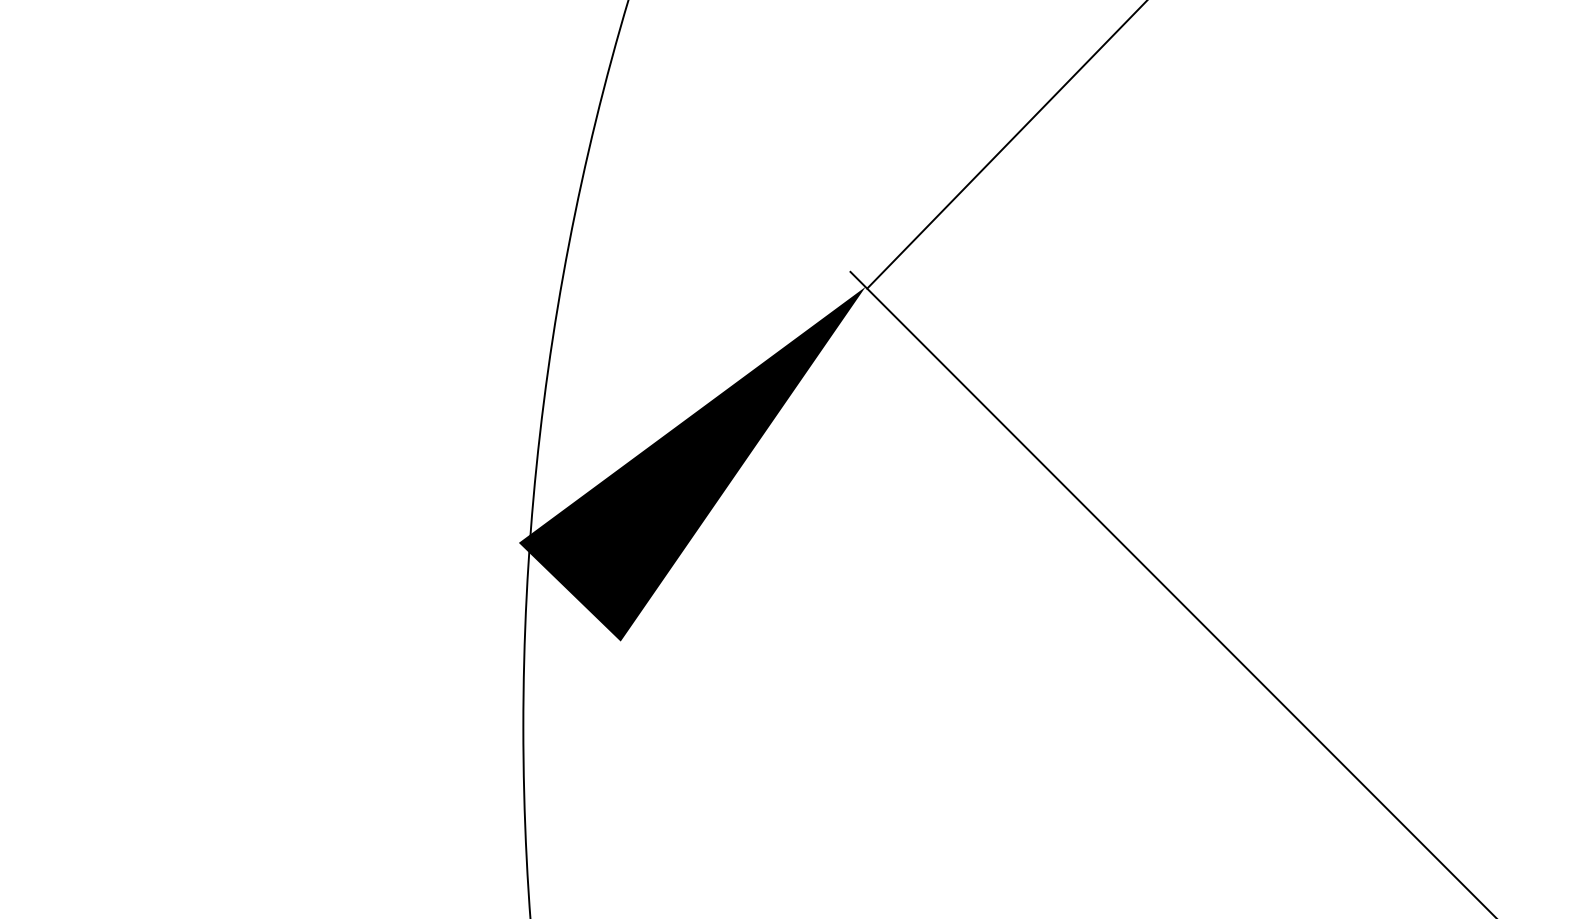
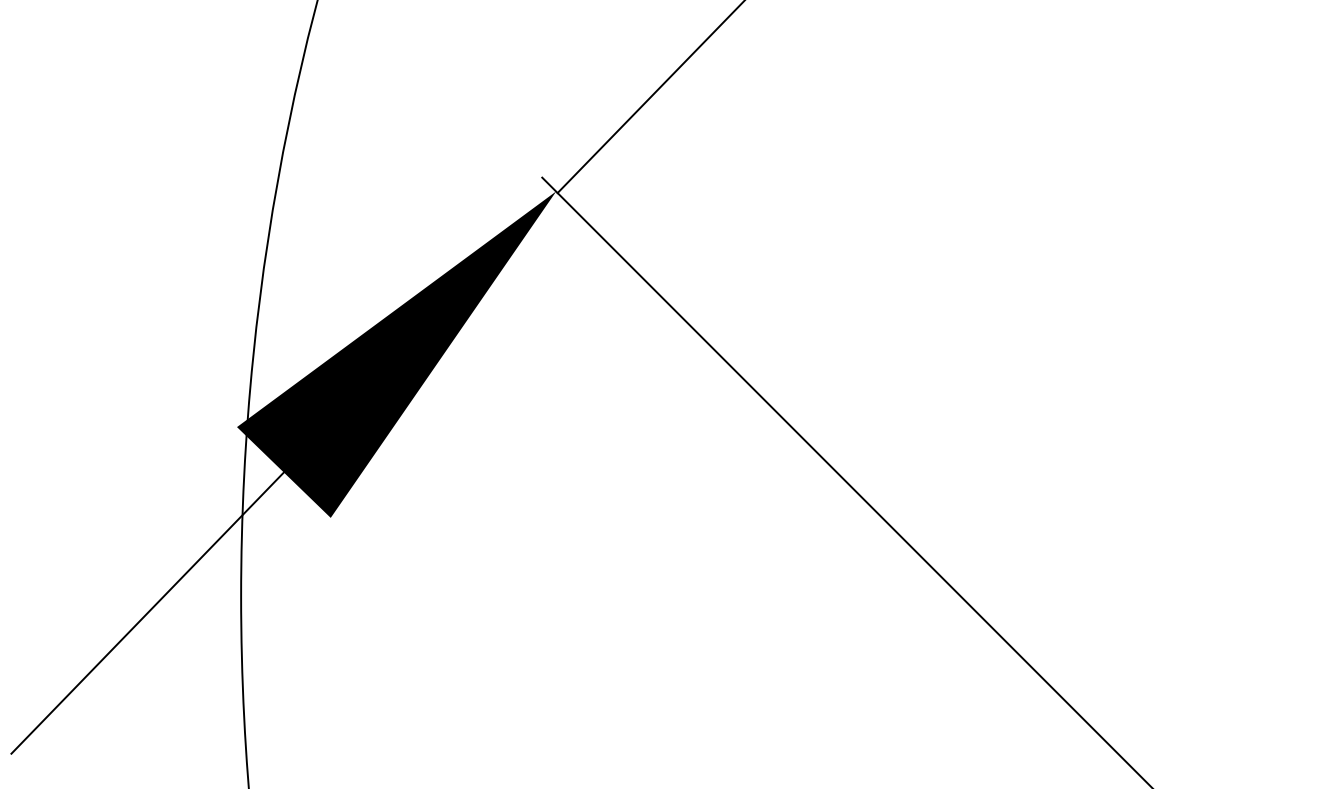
line: (421, 744) -> (147, 612), added

